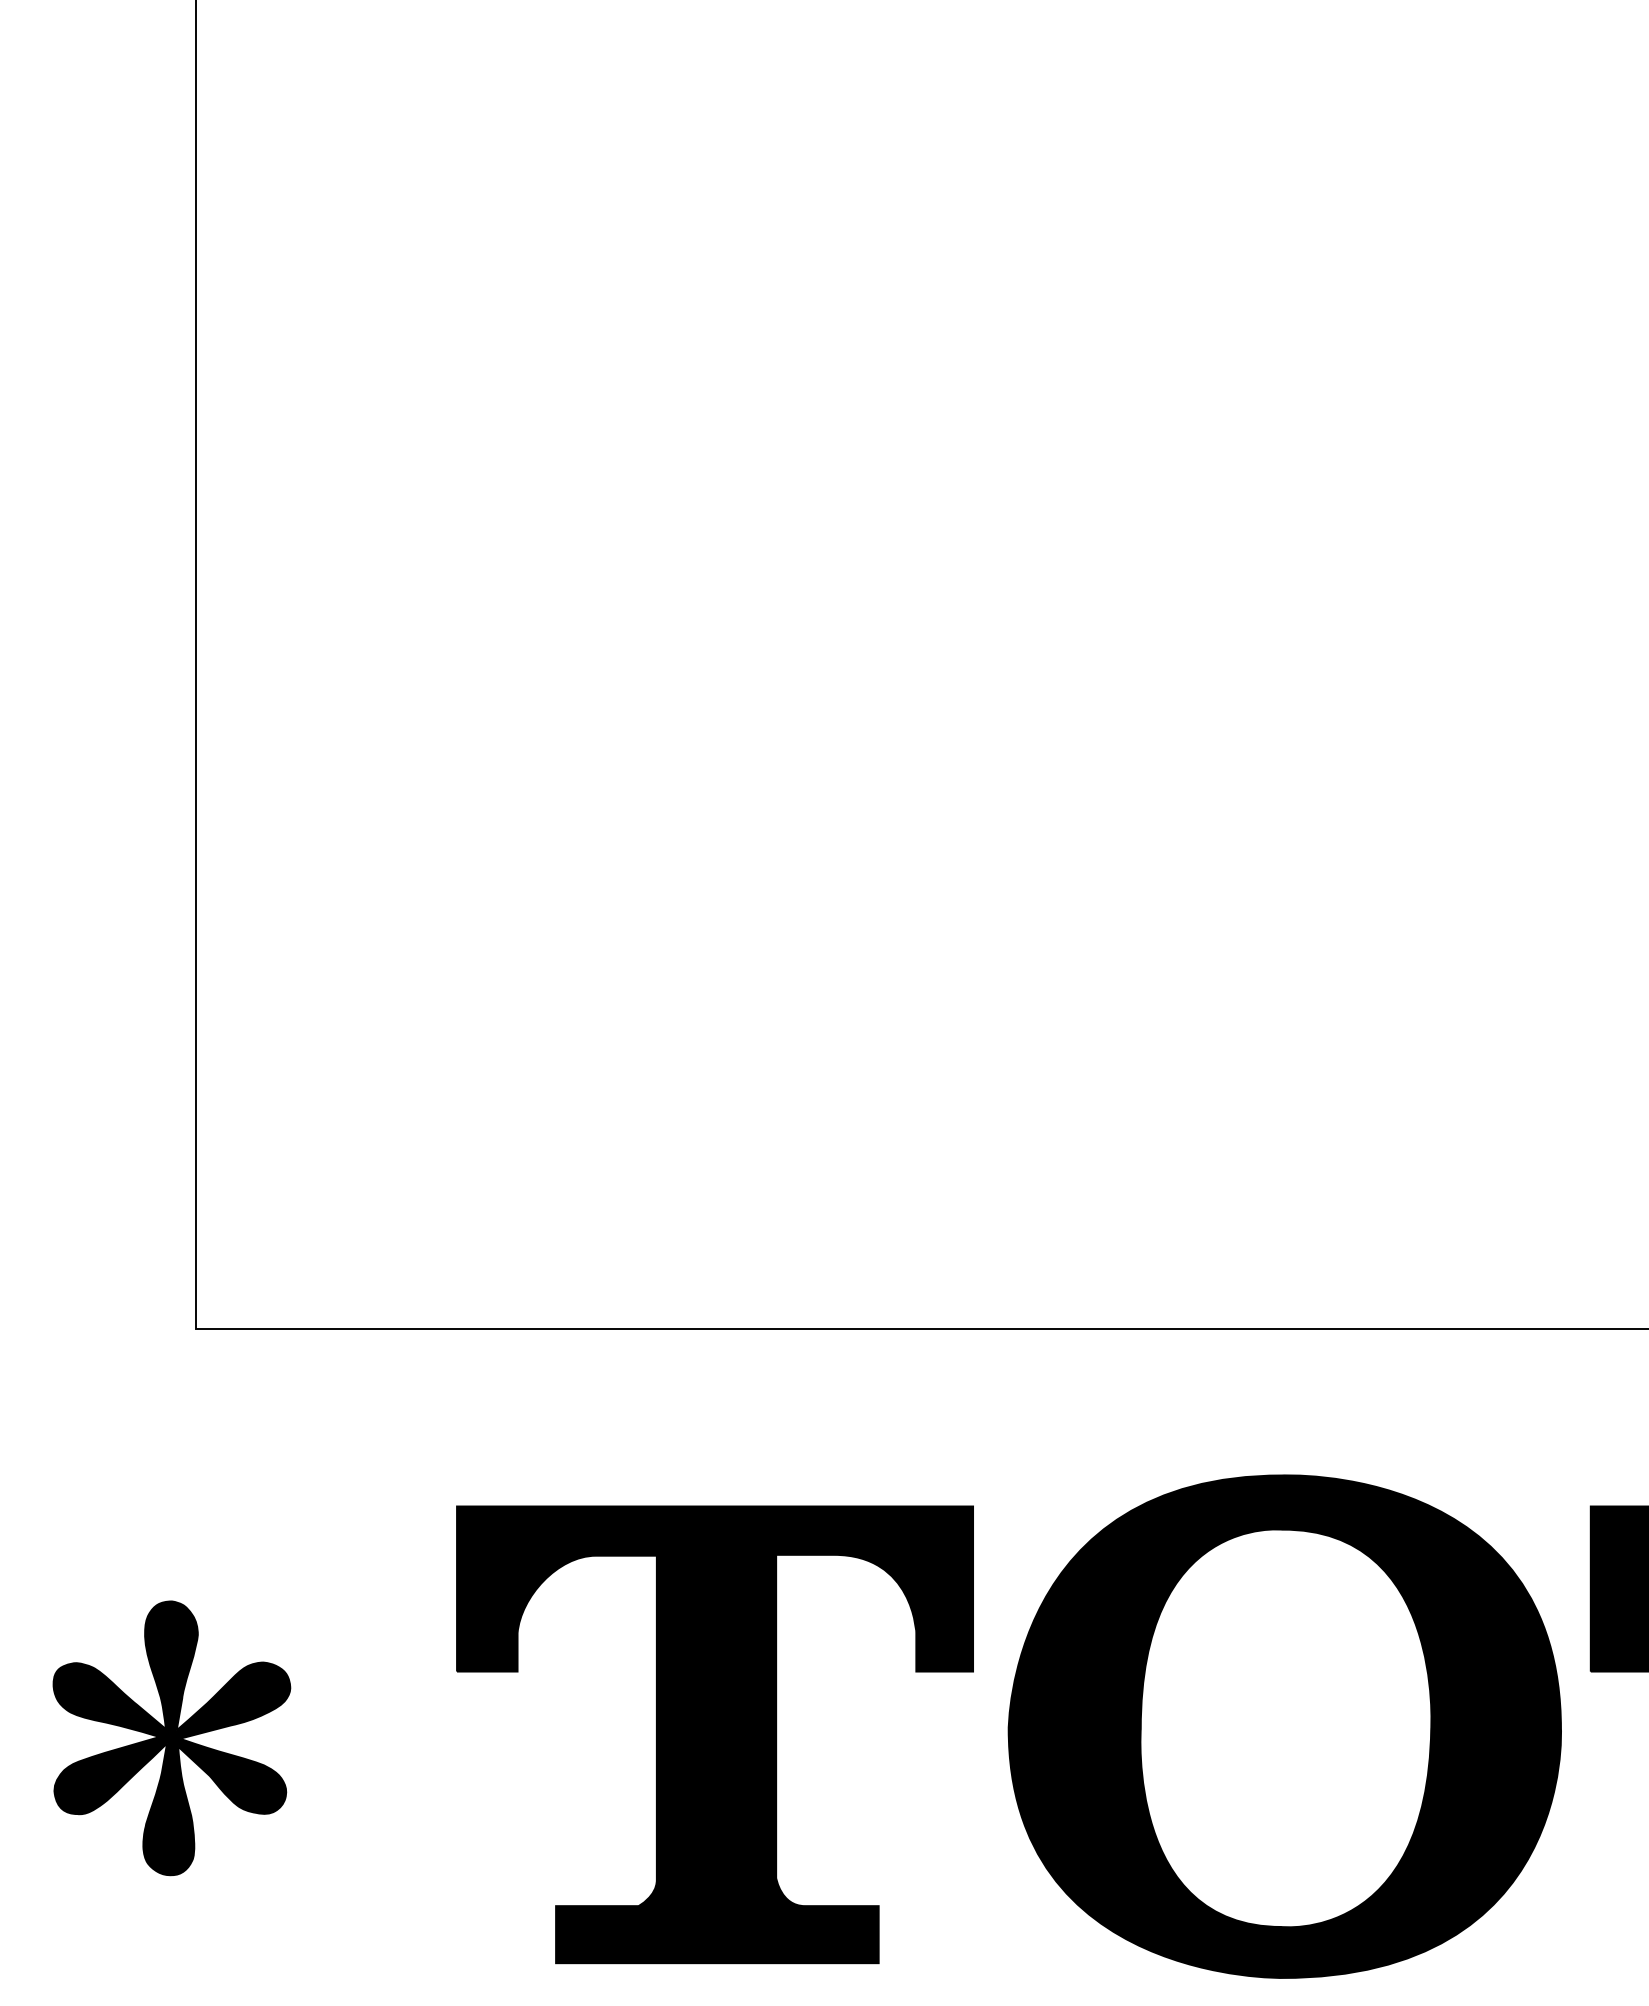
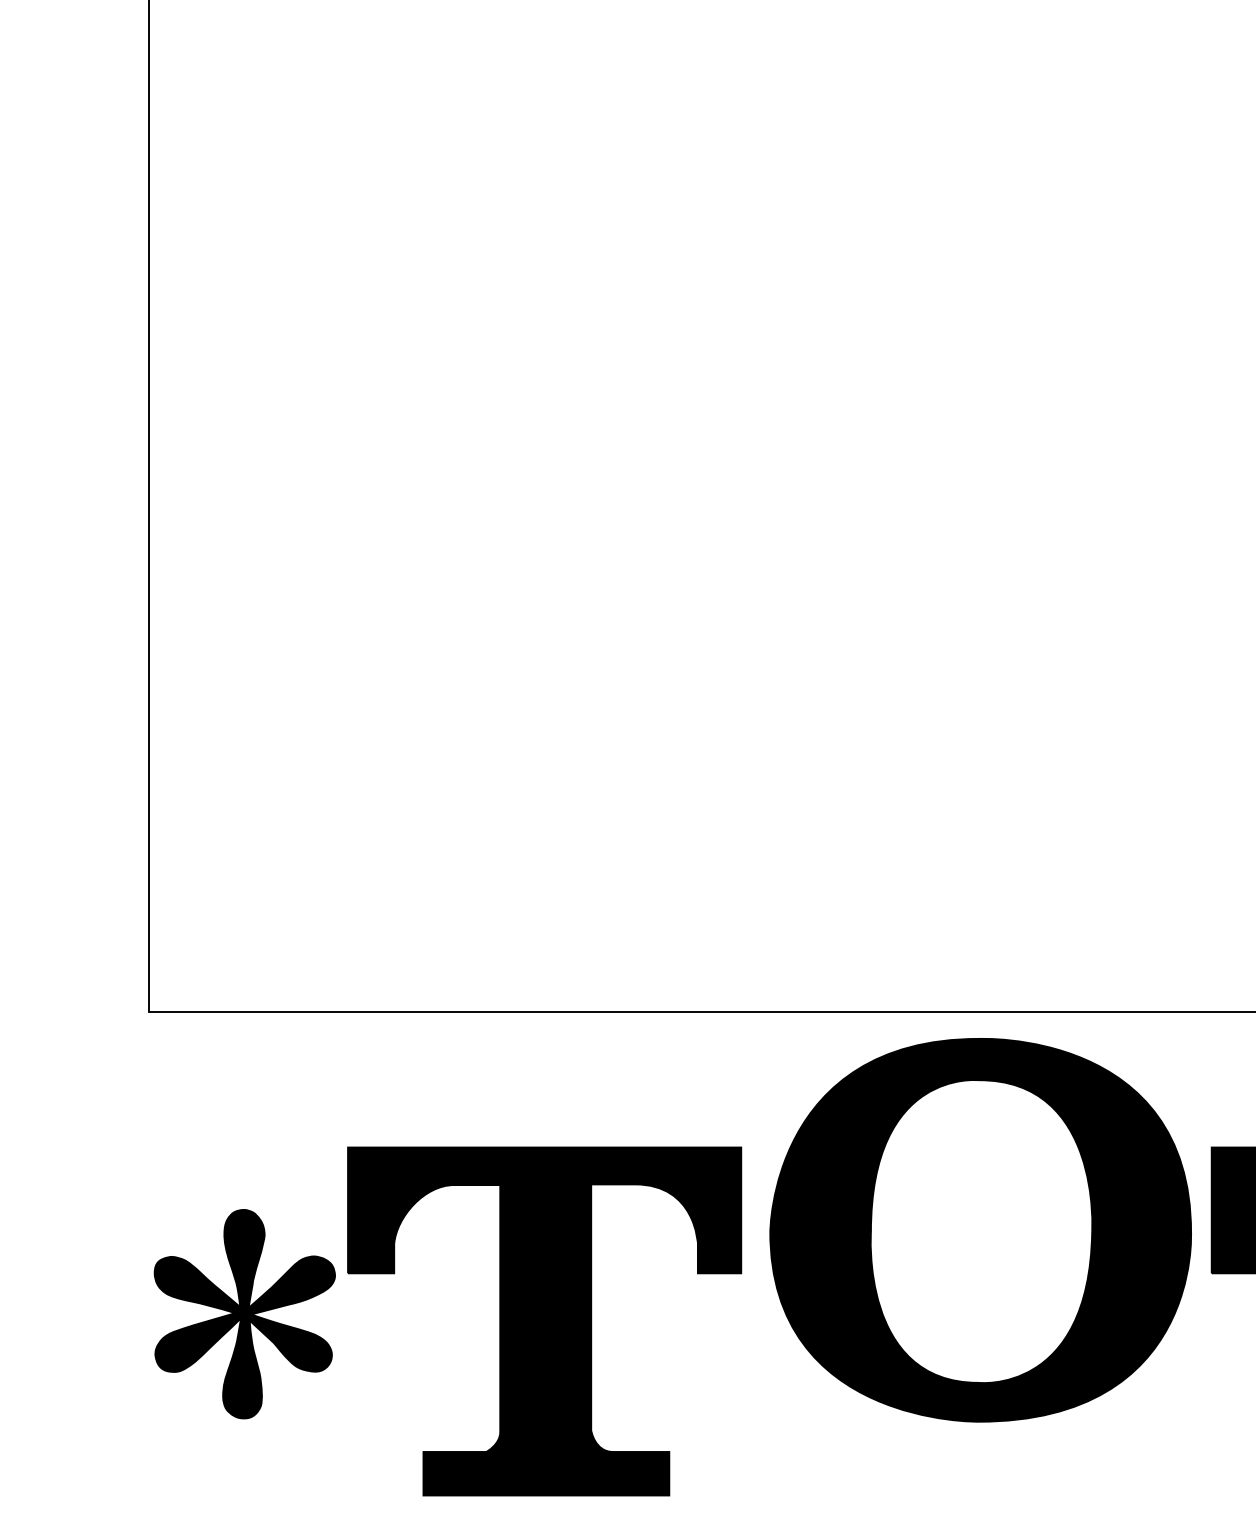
part: (1284, 1726) -> (980, 1230), moved
part: (171, 1738) -> (244, 1314), moved

